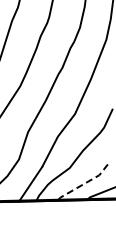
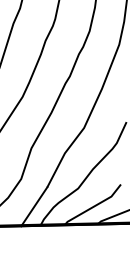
line: (83, 184) -> (93, 207), dashed -> solid

